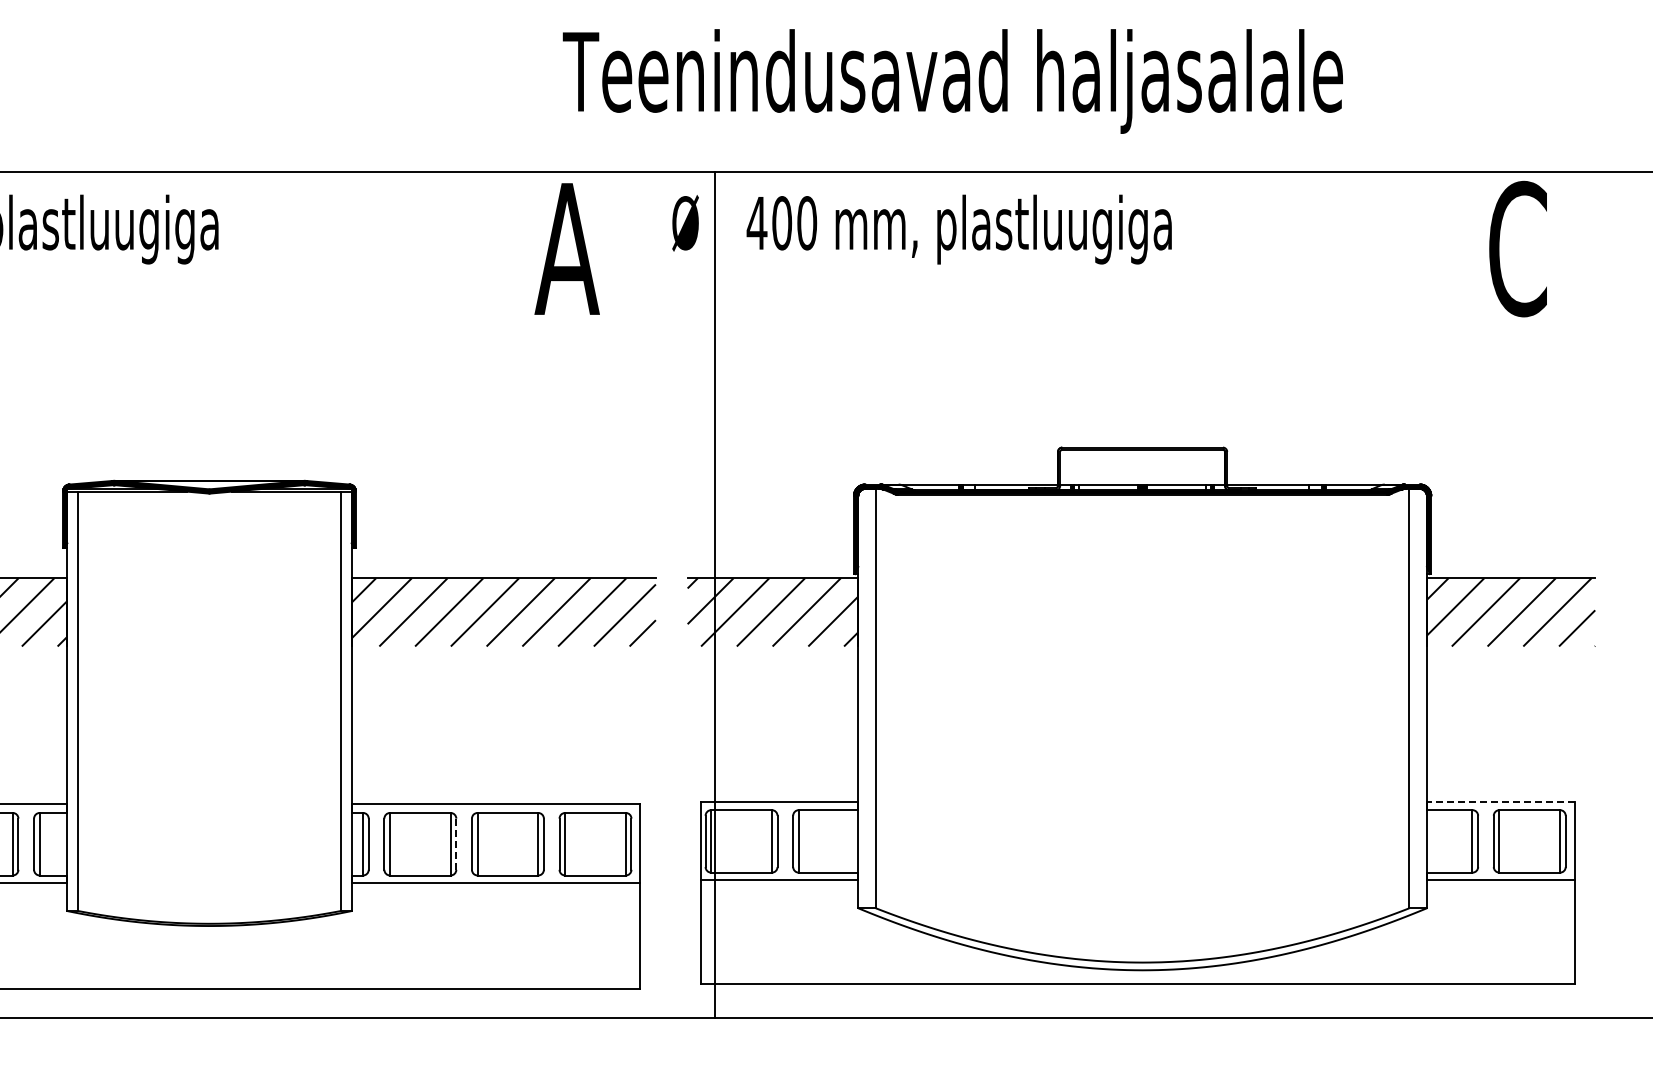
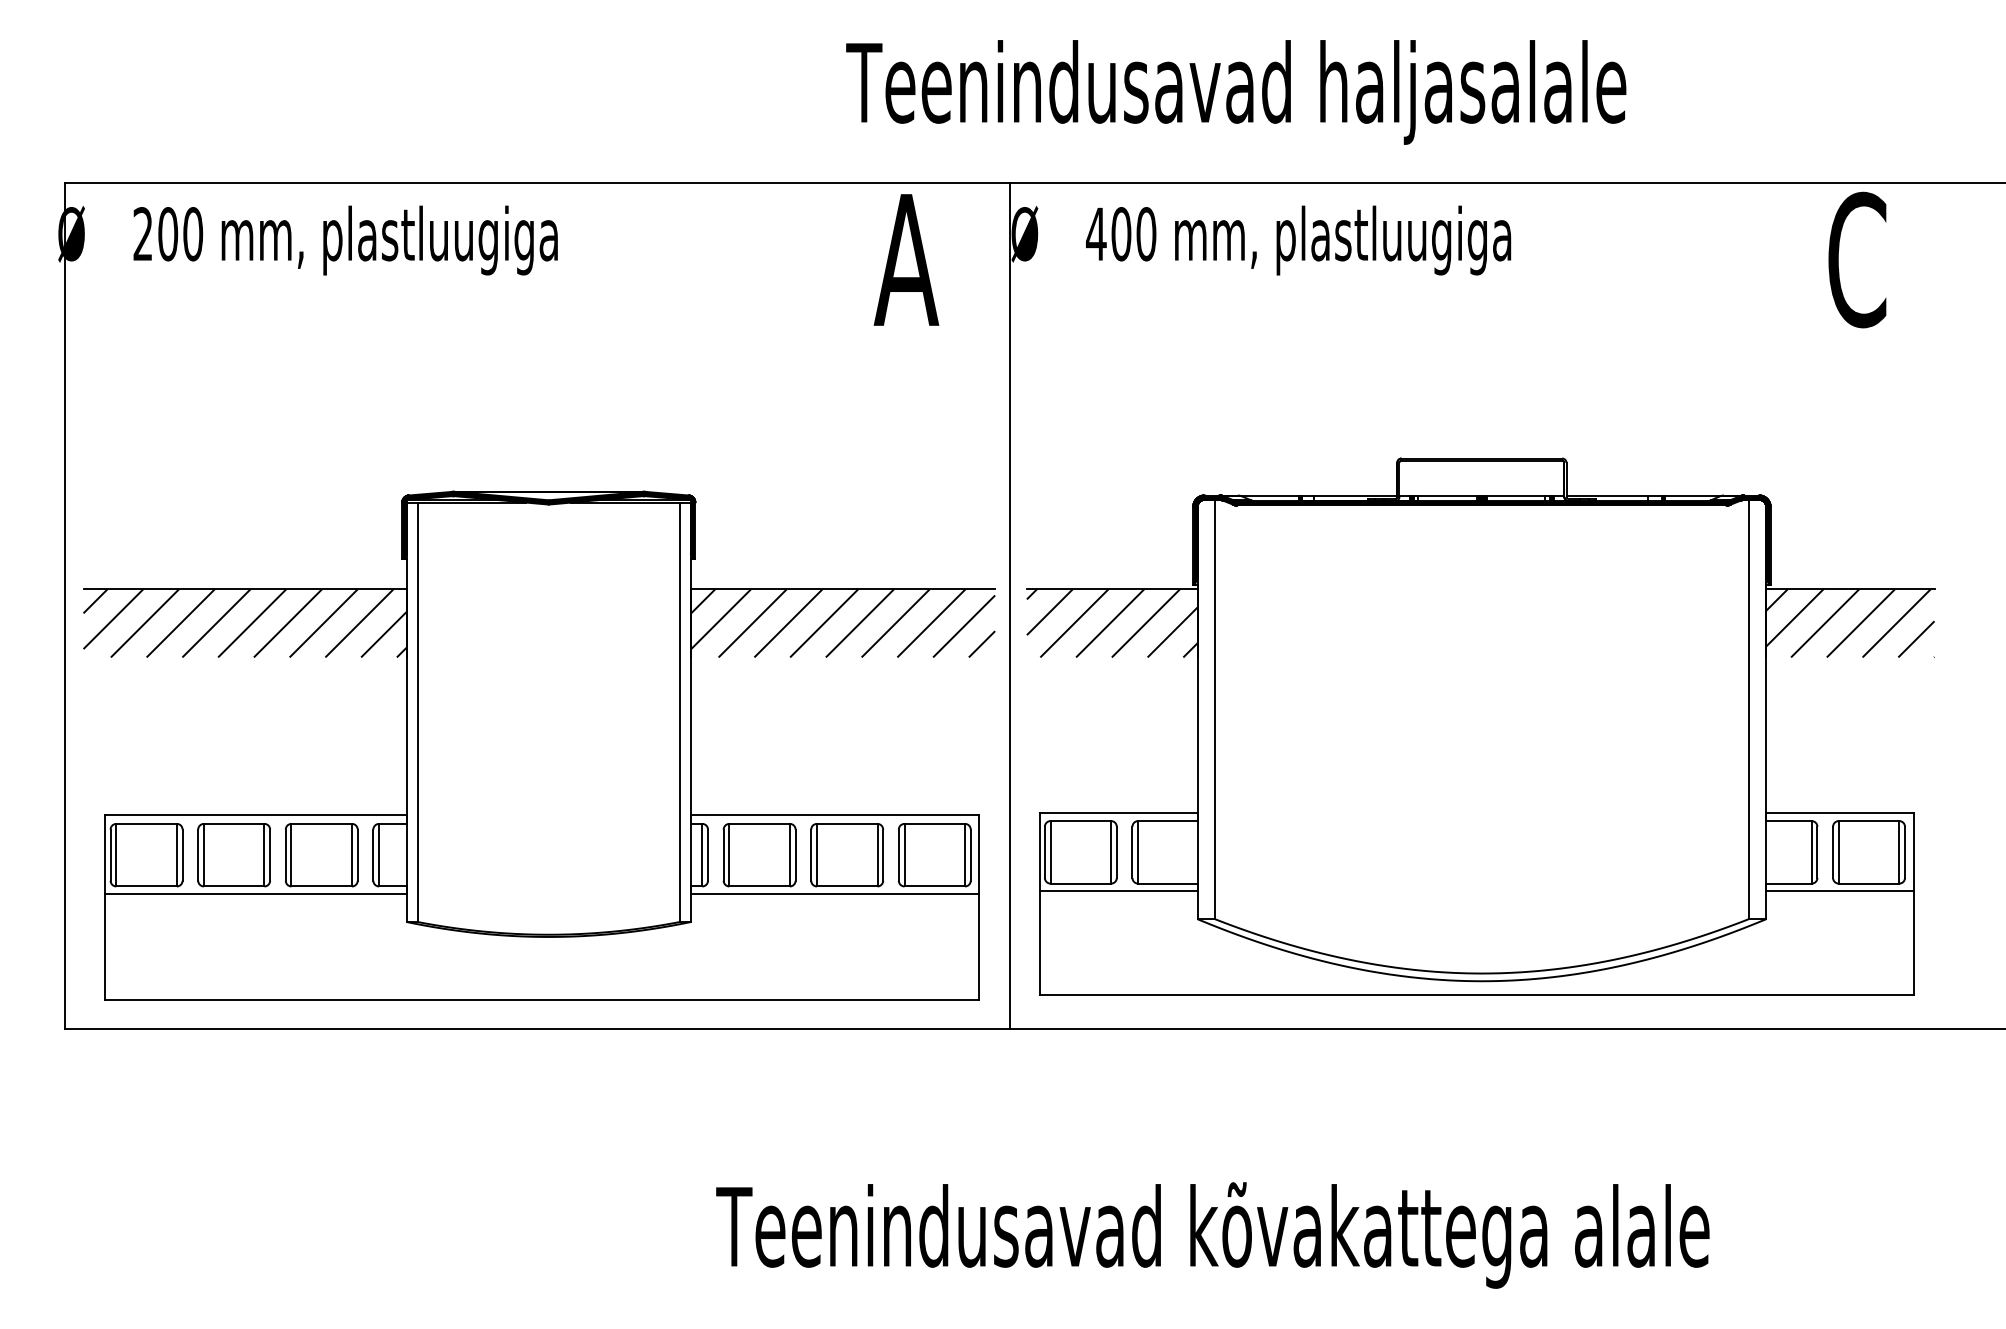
text: (953, 81) -> (1236, 92), moved
line: (715, 594) -> (1010, 605), moved
line: (1500, 801) -> (1839, 812), dashed -> solid
line: (456, 844) -> (795, 855), dashed -> solid

